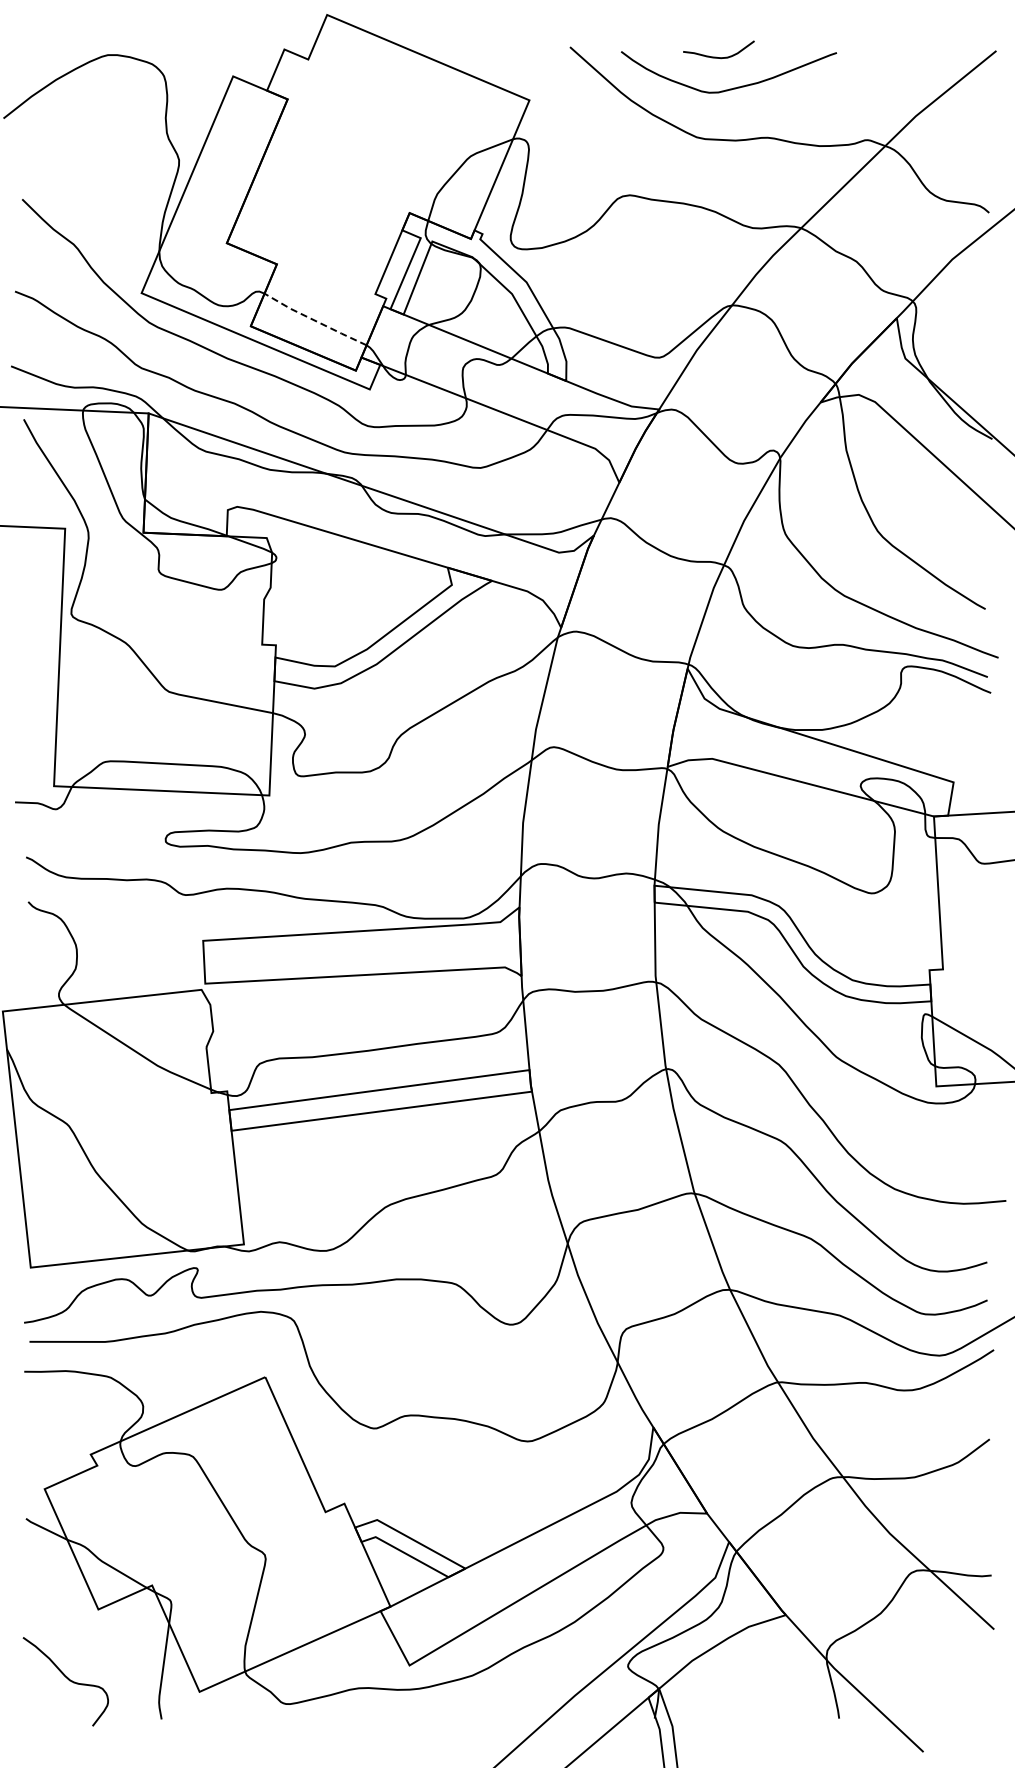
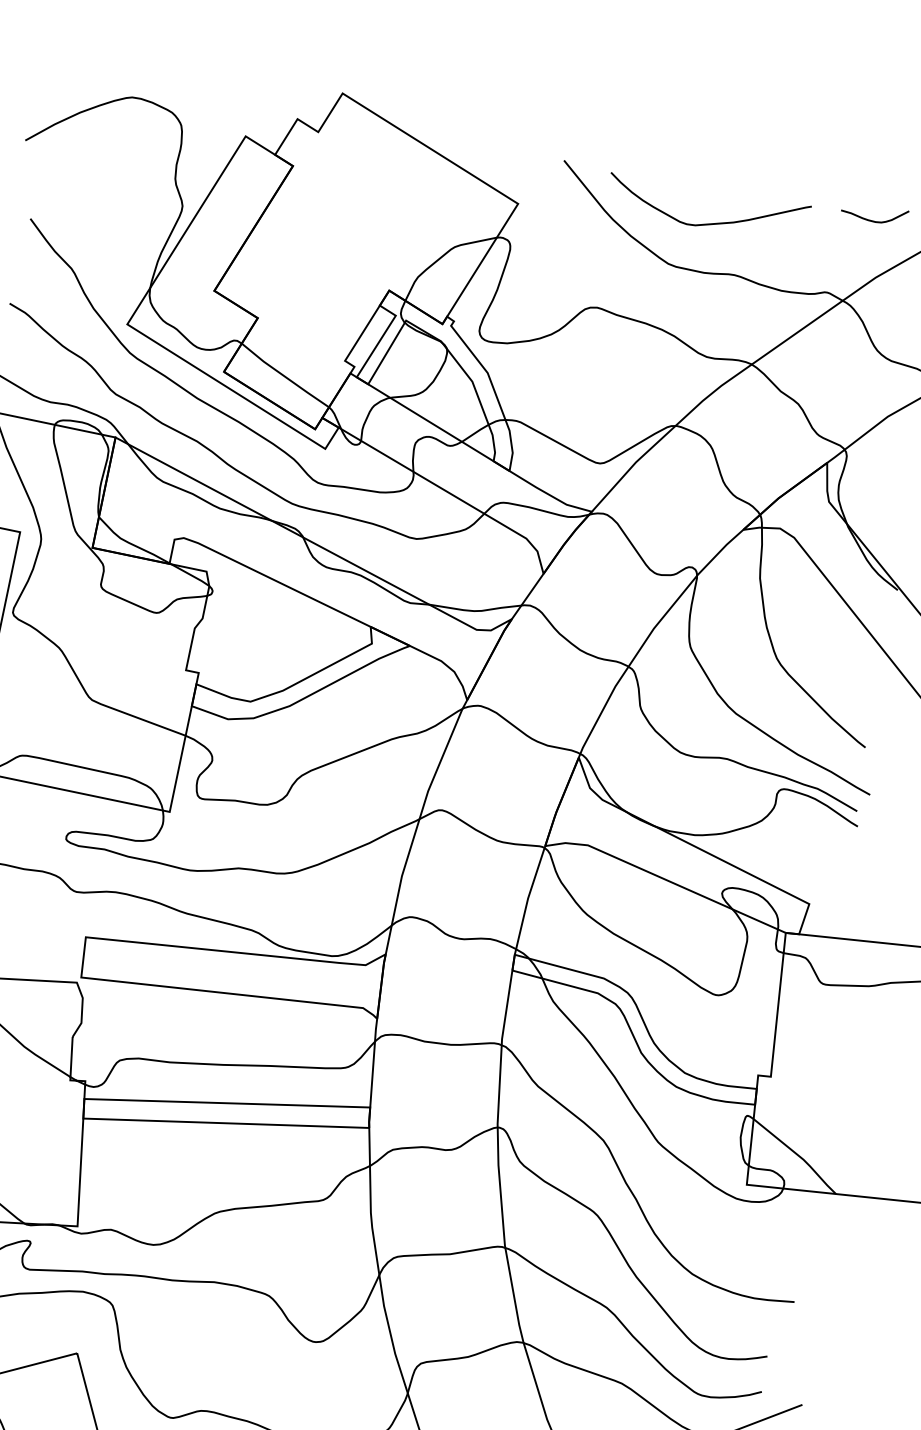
curve: (716, 56) -> (871, 219), moved
line: (314, 320) -> (284, 376), dashed -> solid

